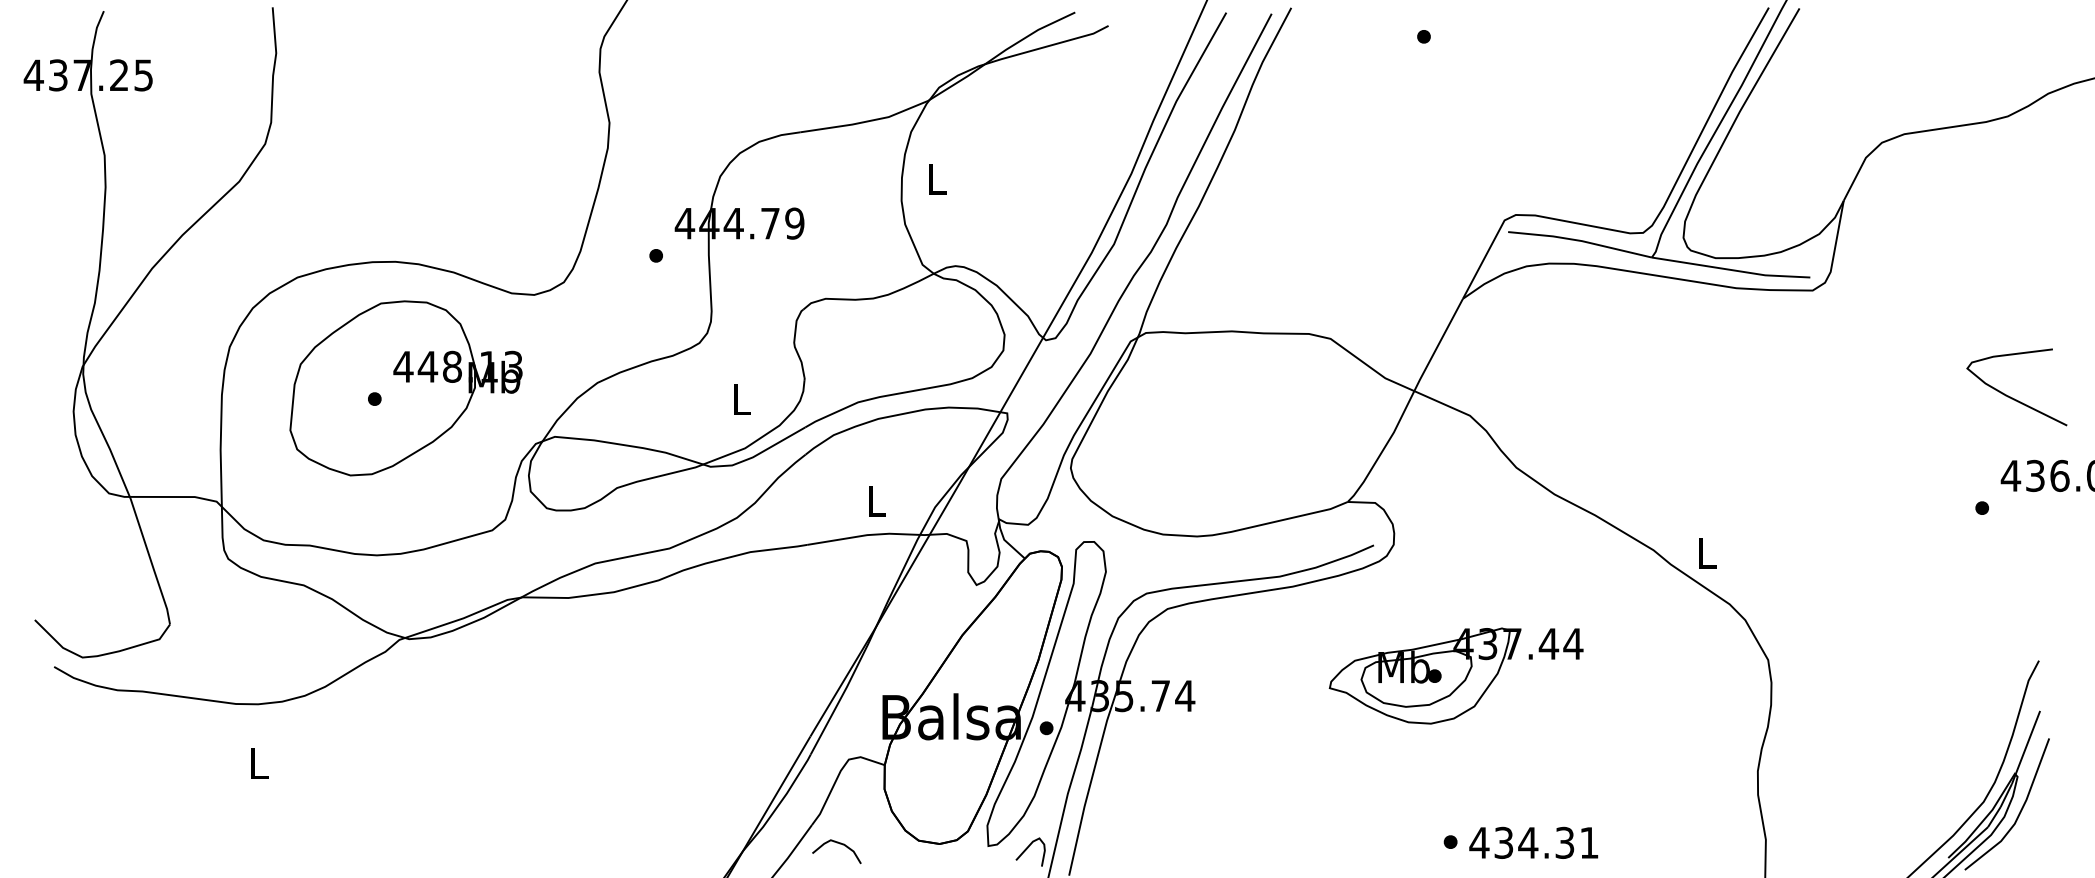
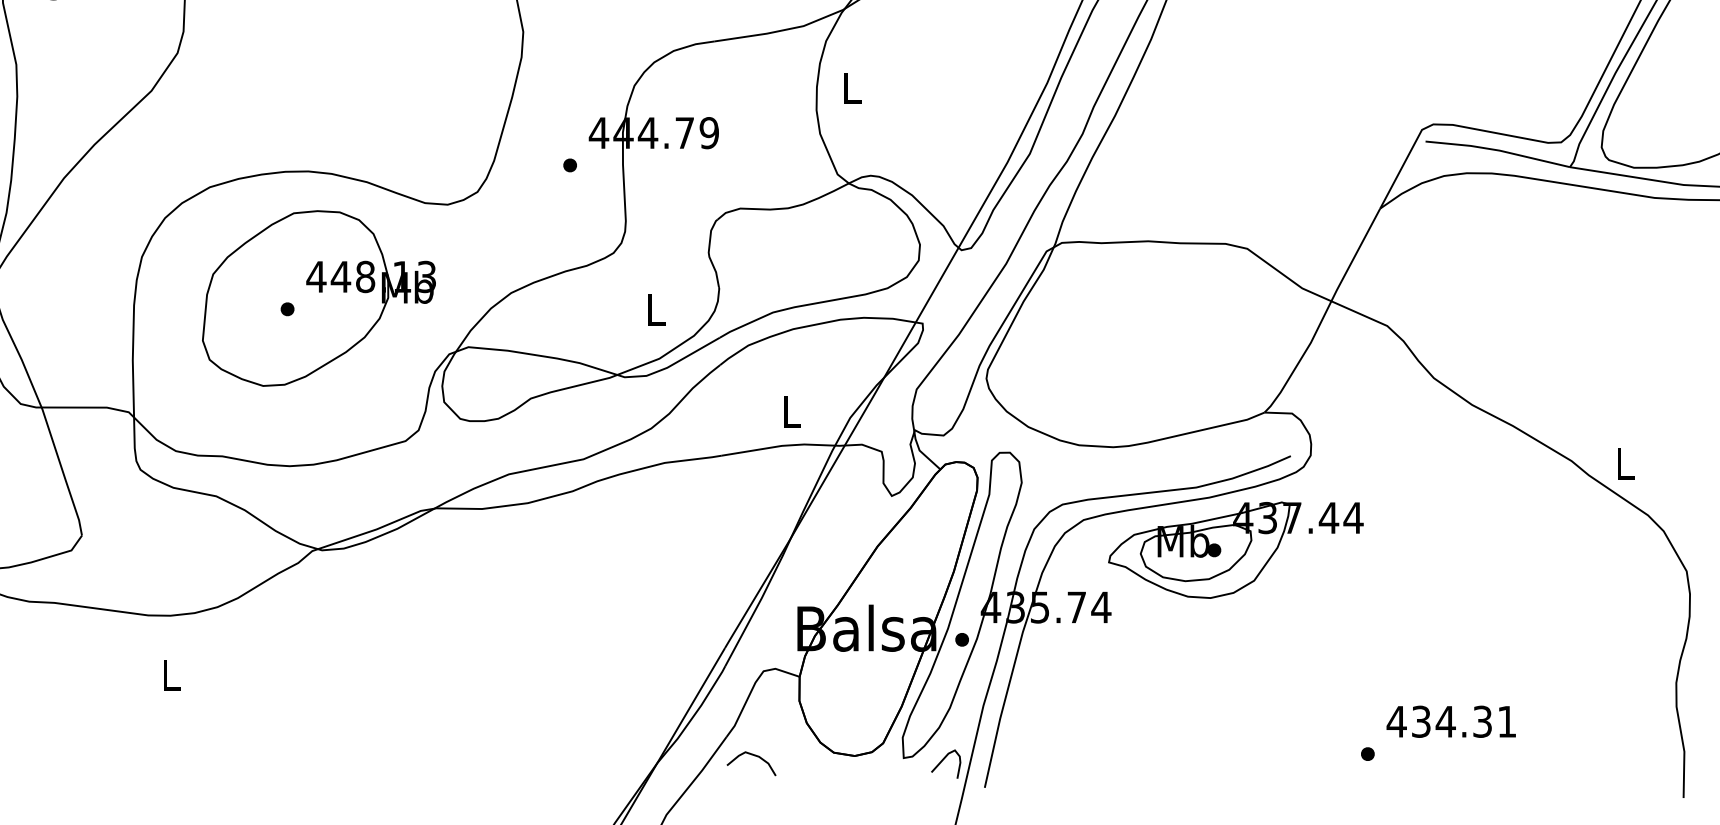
part: (1455, 675) -> (1235, 549), moved
text: (1533, 842) -> (1451, 721), moved

